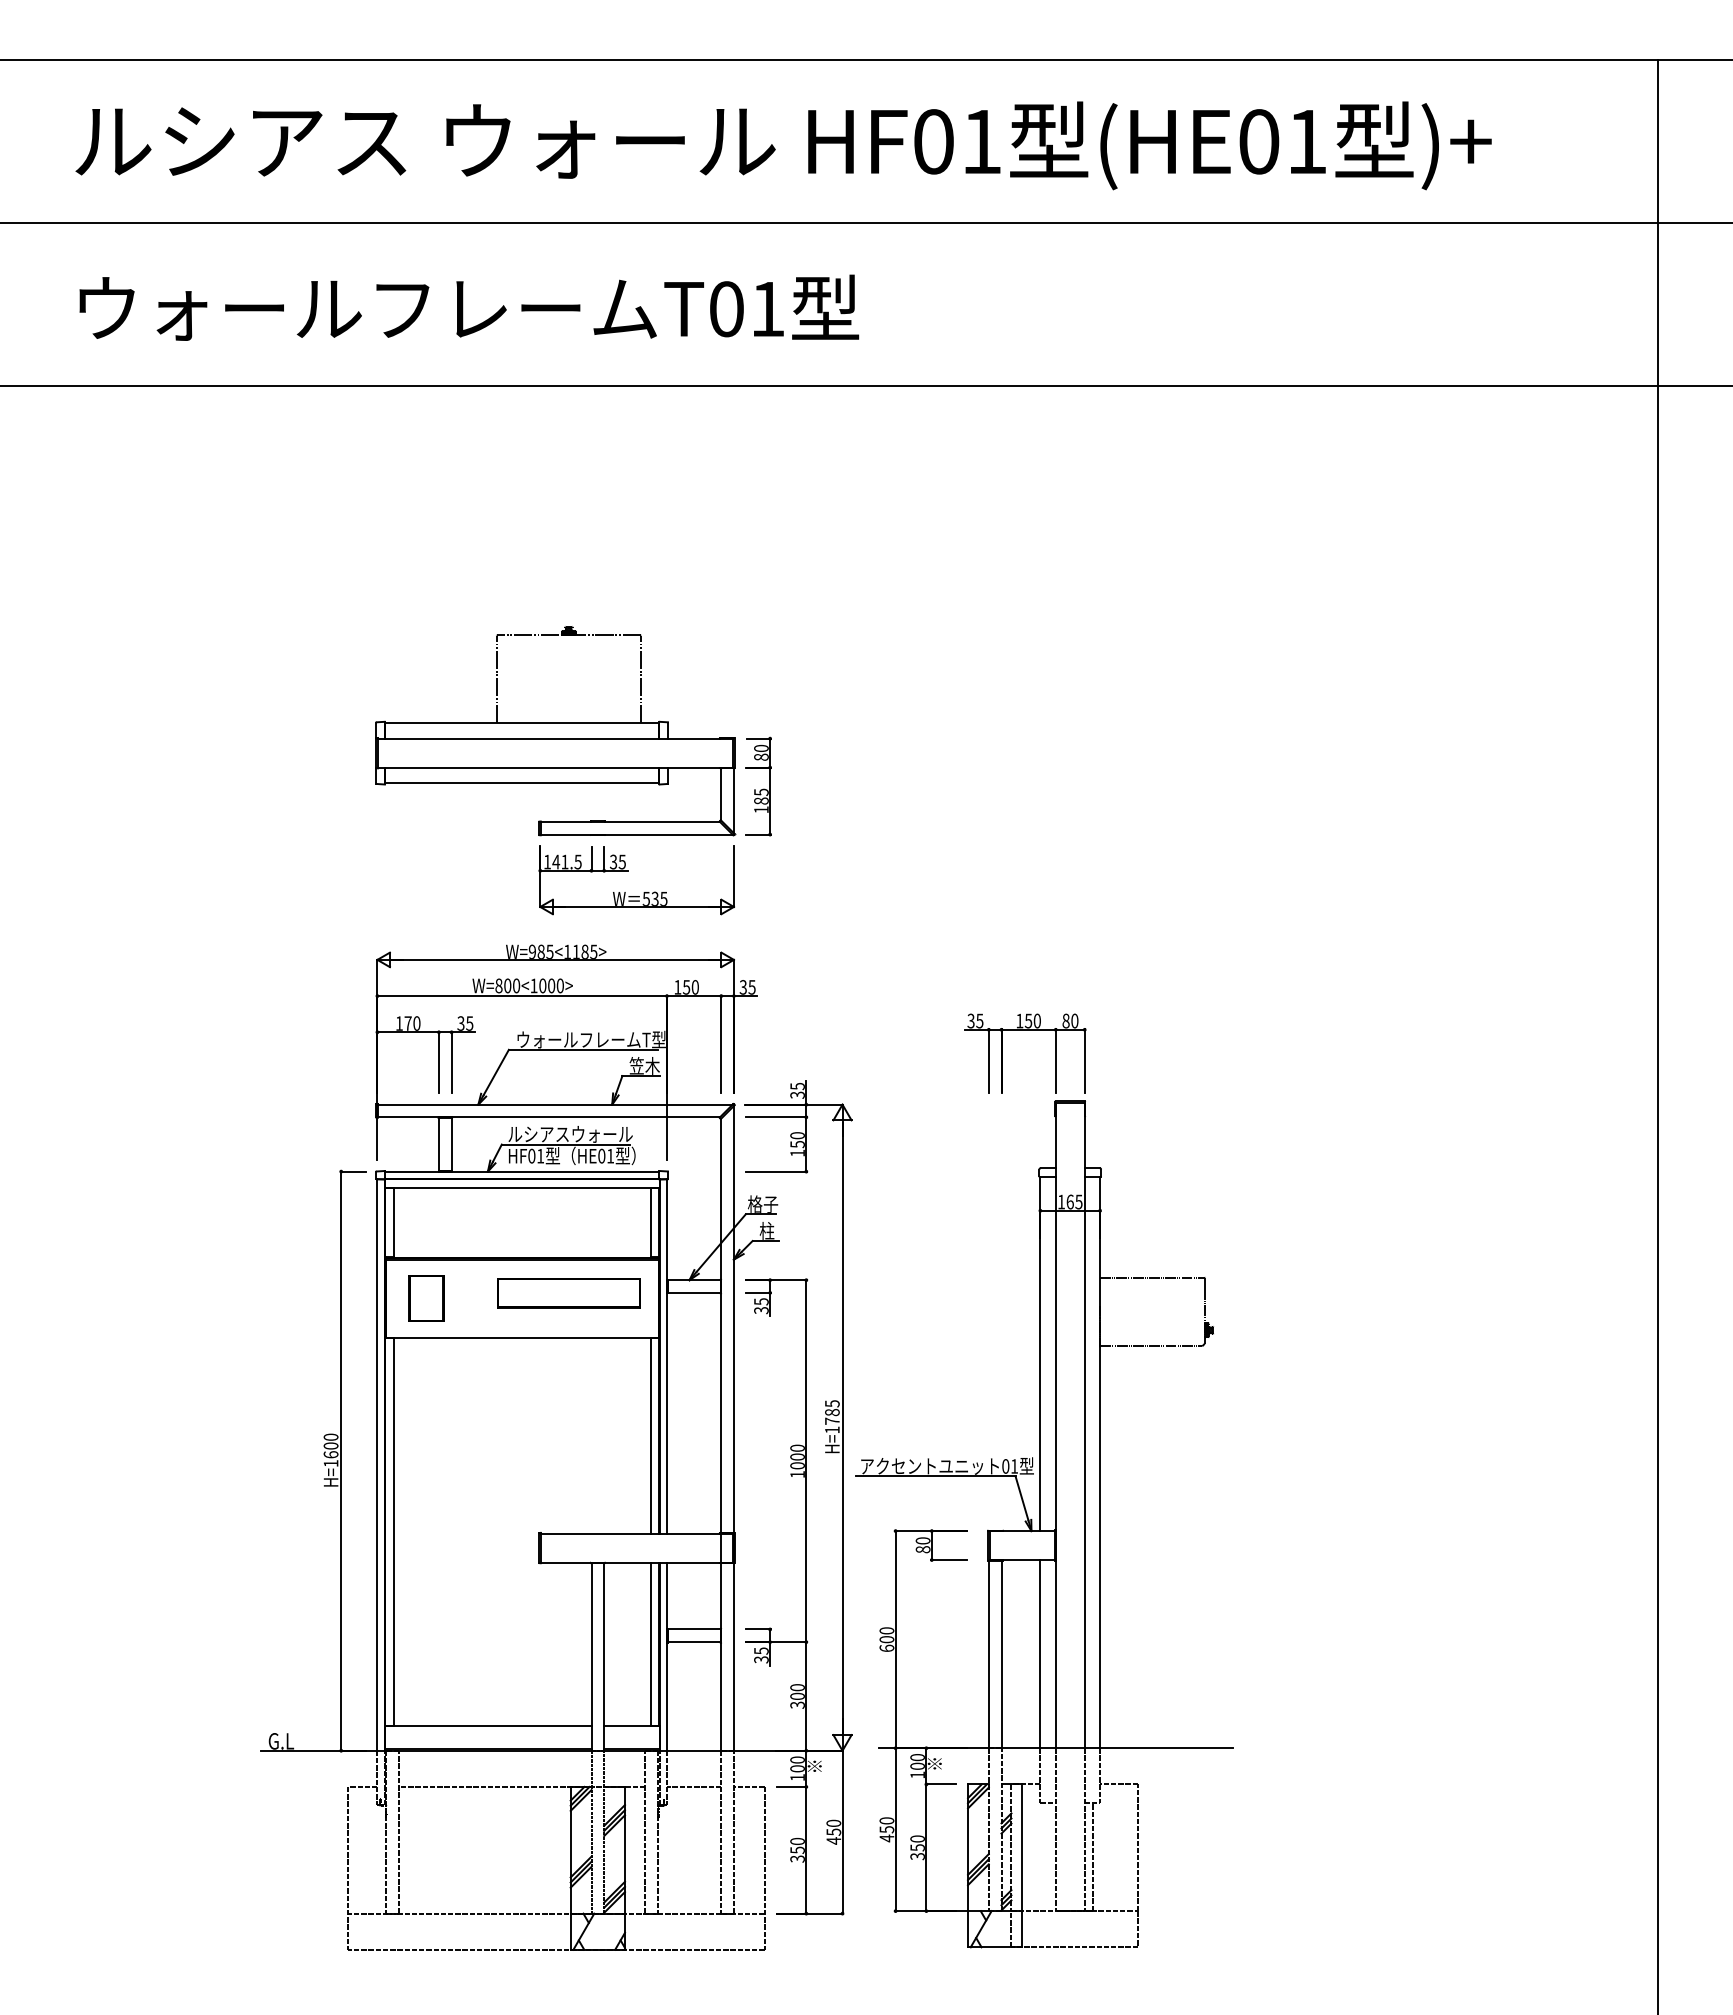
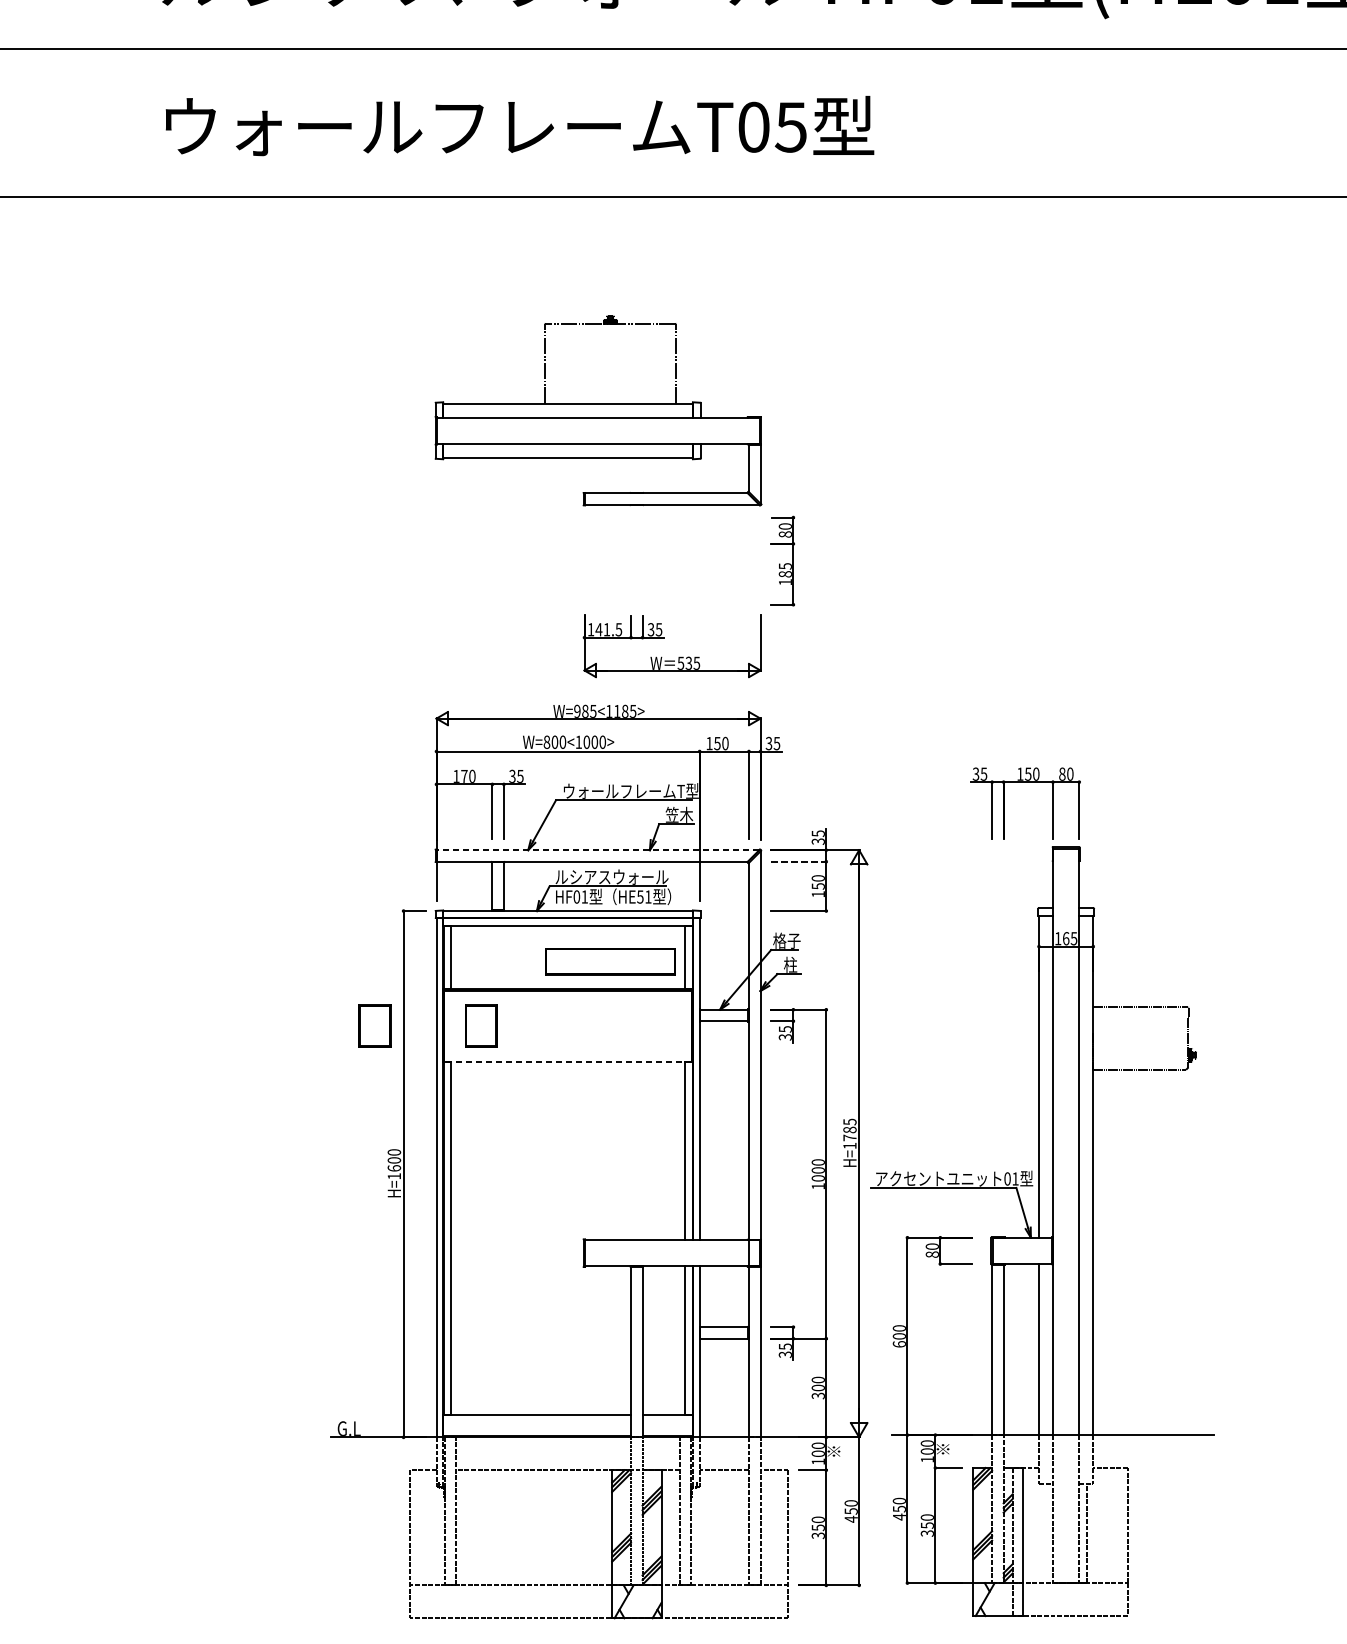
text: (766, 309) -> (790, 127), T01 -> T05
part: (555, 731) -> (598, 411), moved
line: (554, 1104) -> (597, 850), solid -> dashed
line: (776, 1117) -> (799, 861), solid -> dashed
text: (601, 1155) -> (640, 896), HE01 -> HE51
part: (568, 1293) -> (610, 961), moved
part: (309, 1298) -> (374, 1026), added
line: (521, 1337) -> (567, 1061), solid -> dashed

